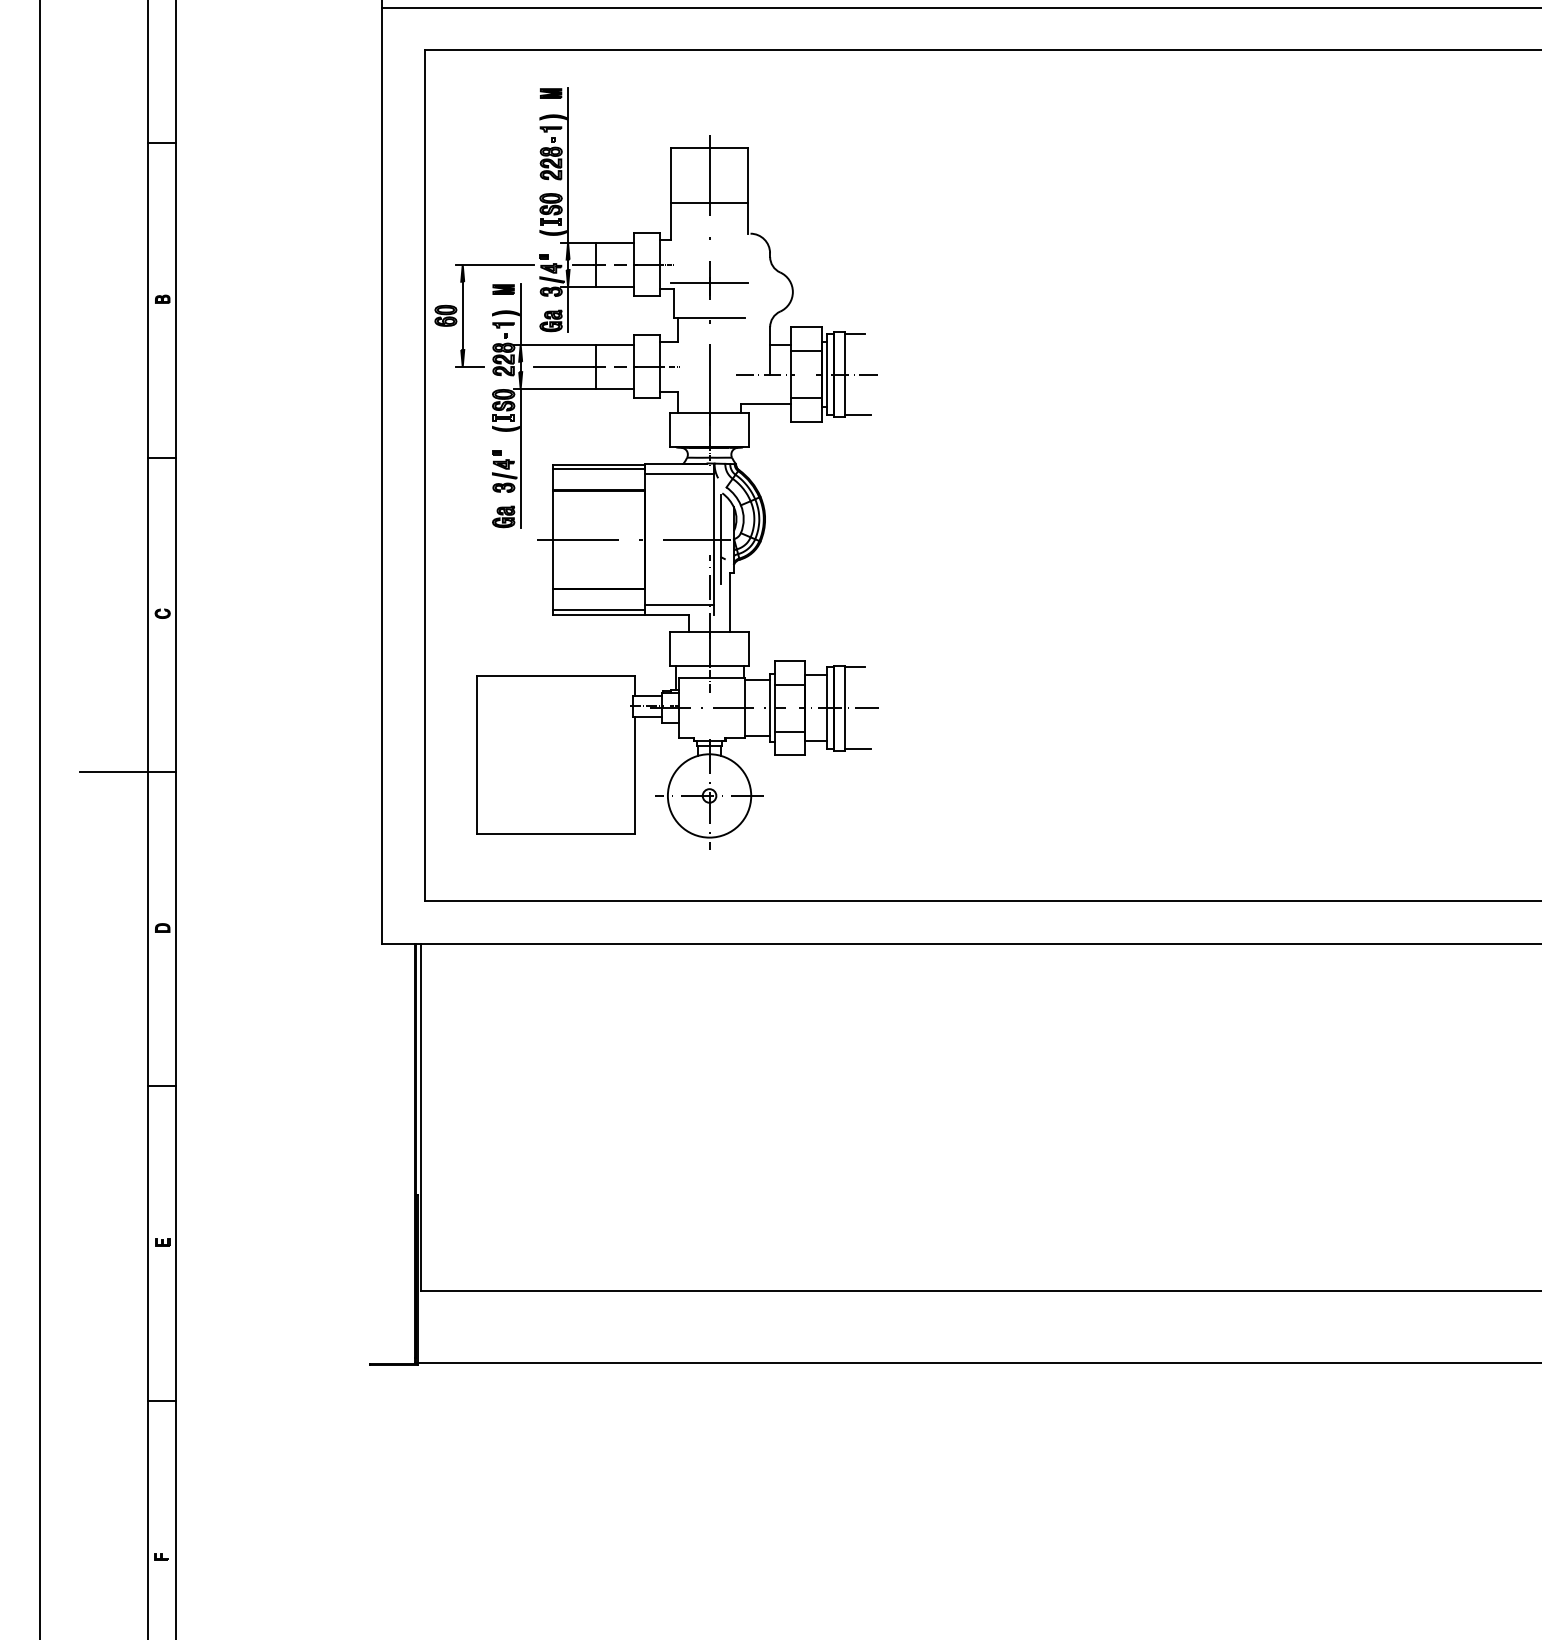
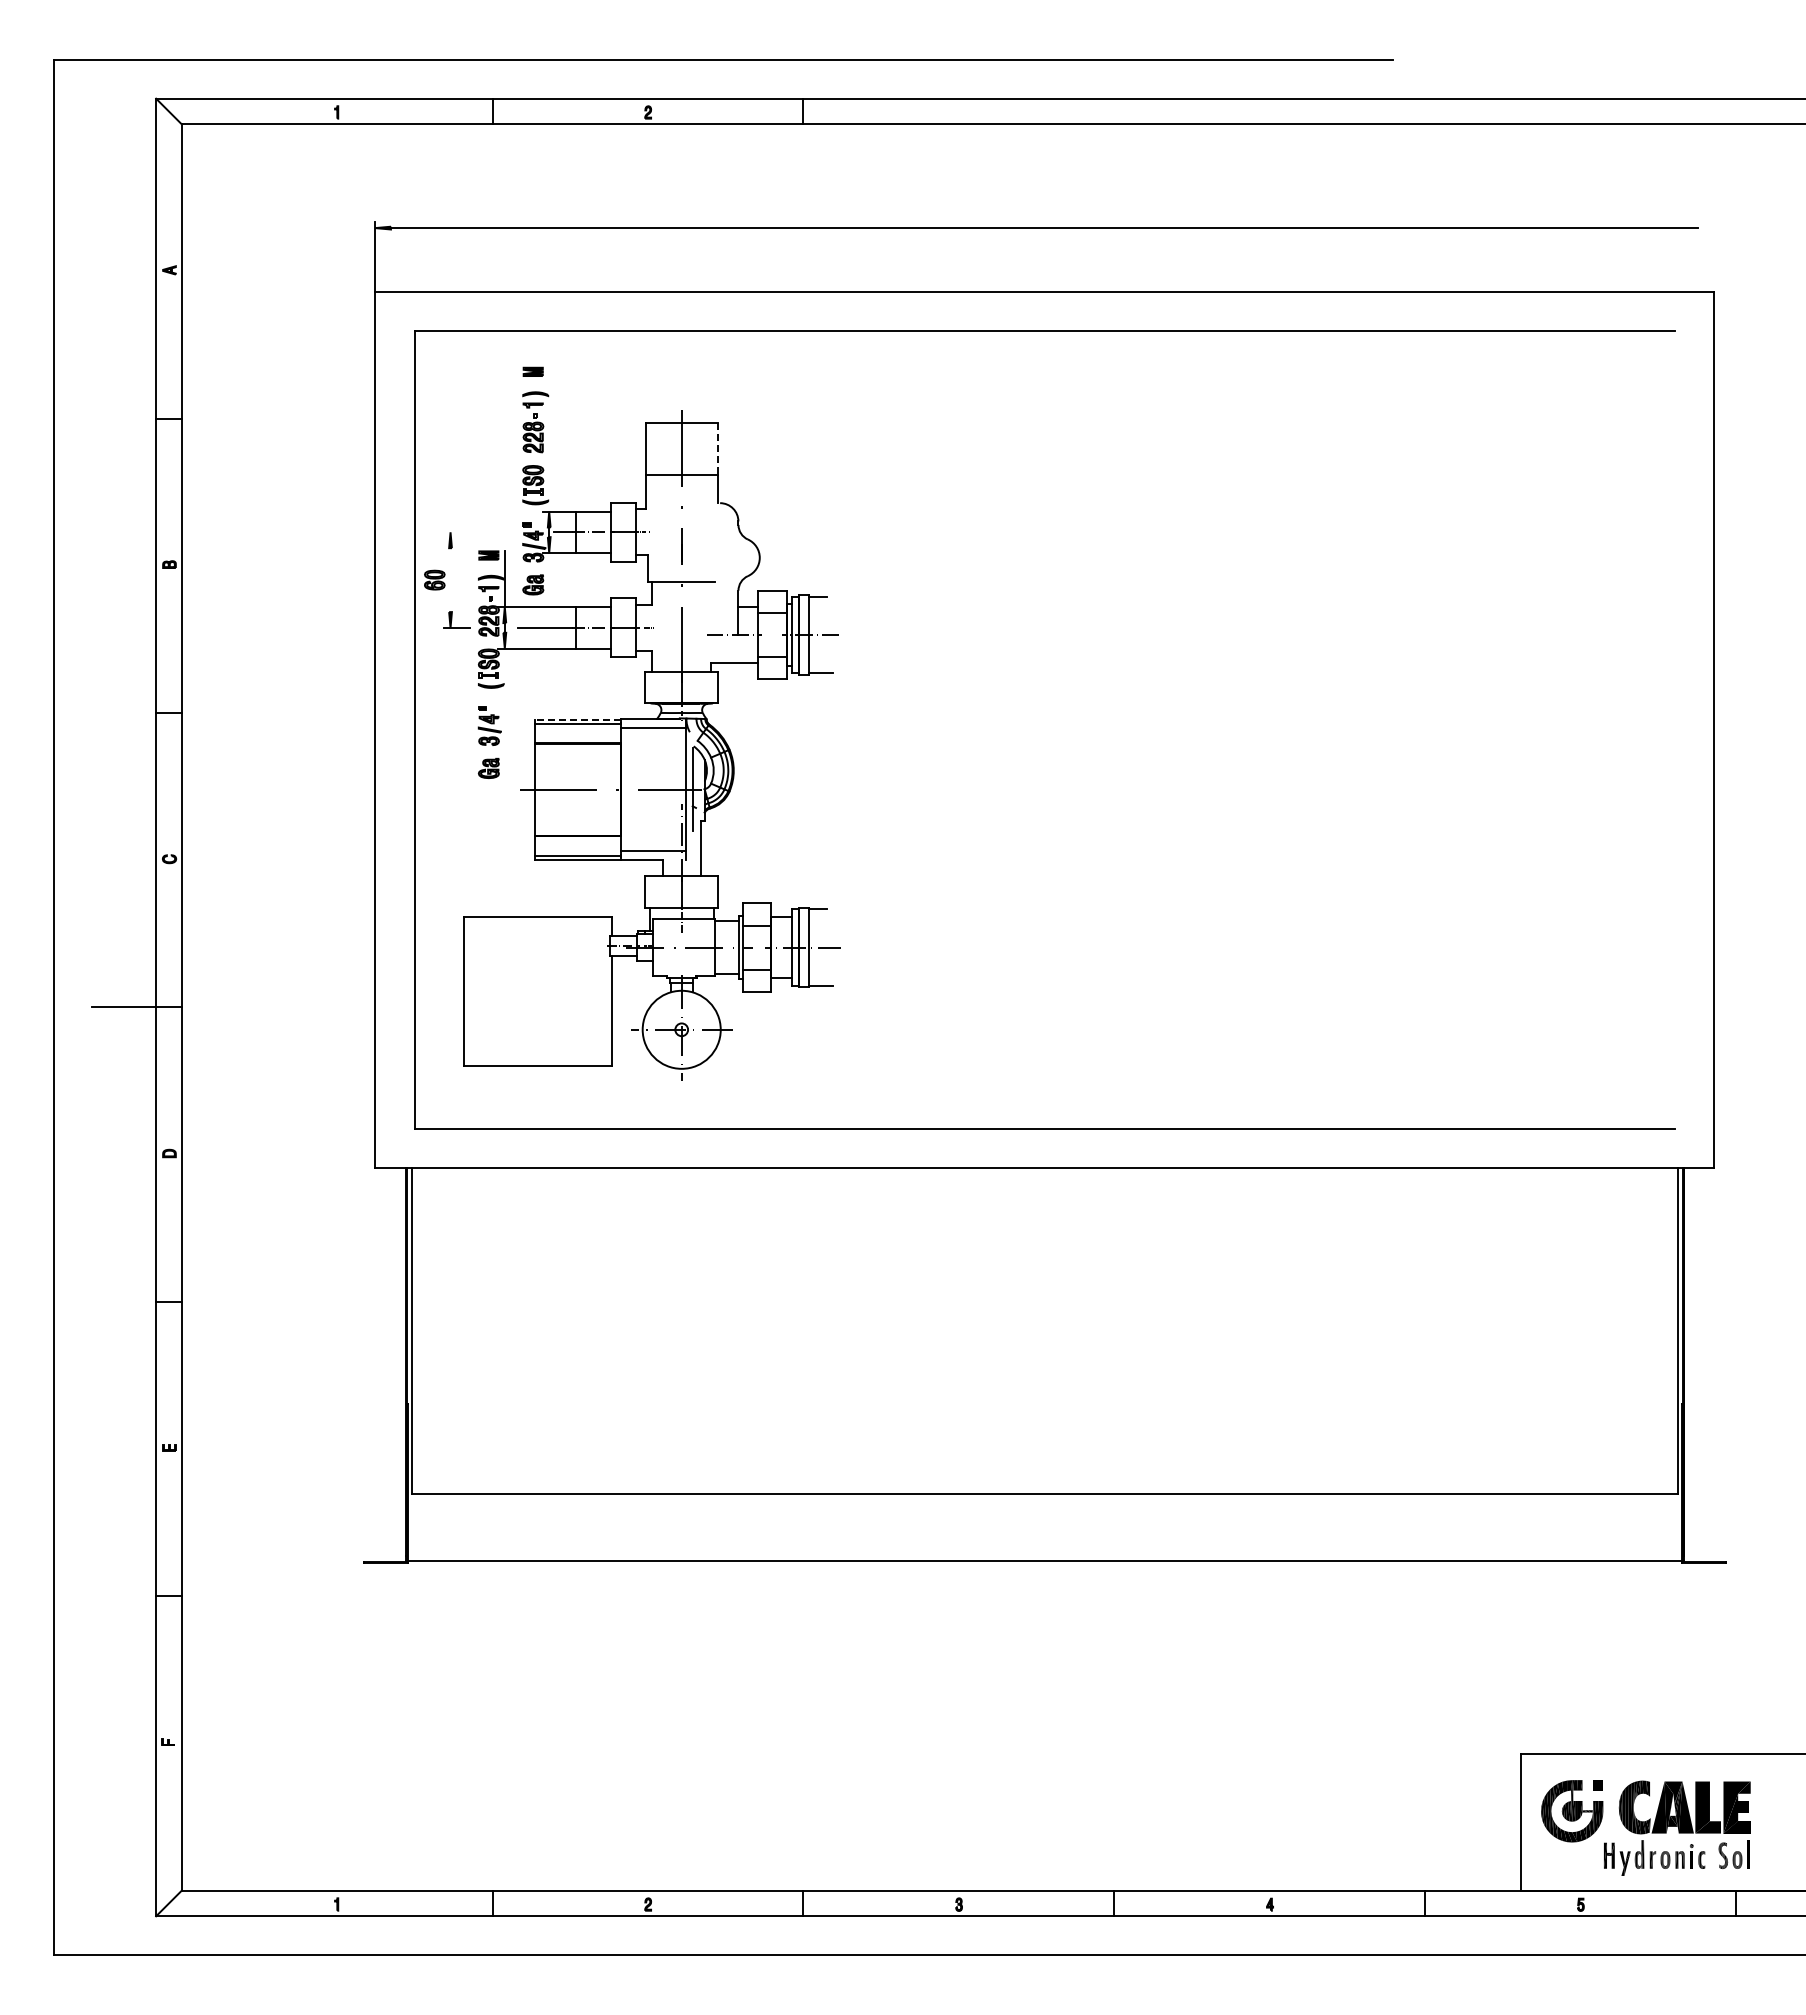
line: (568, 164) -> (549, 438), removed
line: (747, 175) -> (717, 448), solid -> dashed
line: (494, 265) -> (480, 532), removed
line: (709, 282) -> (681, 548), removed
line: (568, 309) -> (549, 574), removed
line: (462, 316) -> (450, 580), removed
line: (520, 458) -> (504, 713), removed
line: (599, 464) -> (578, 719), solid -> dashed

